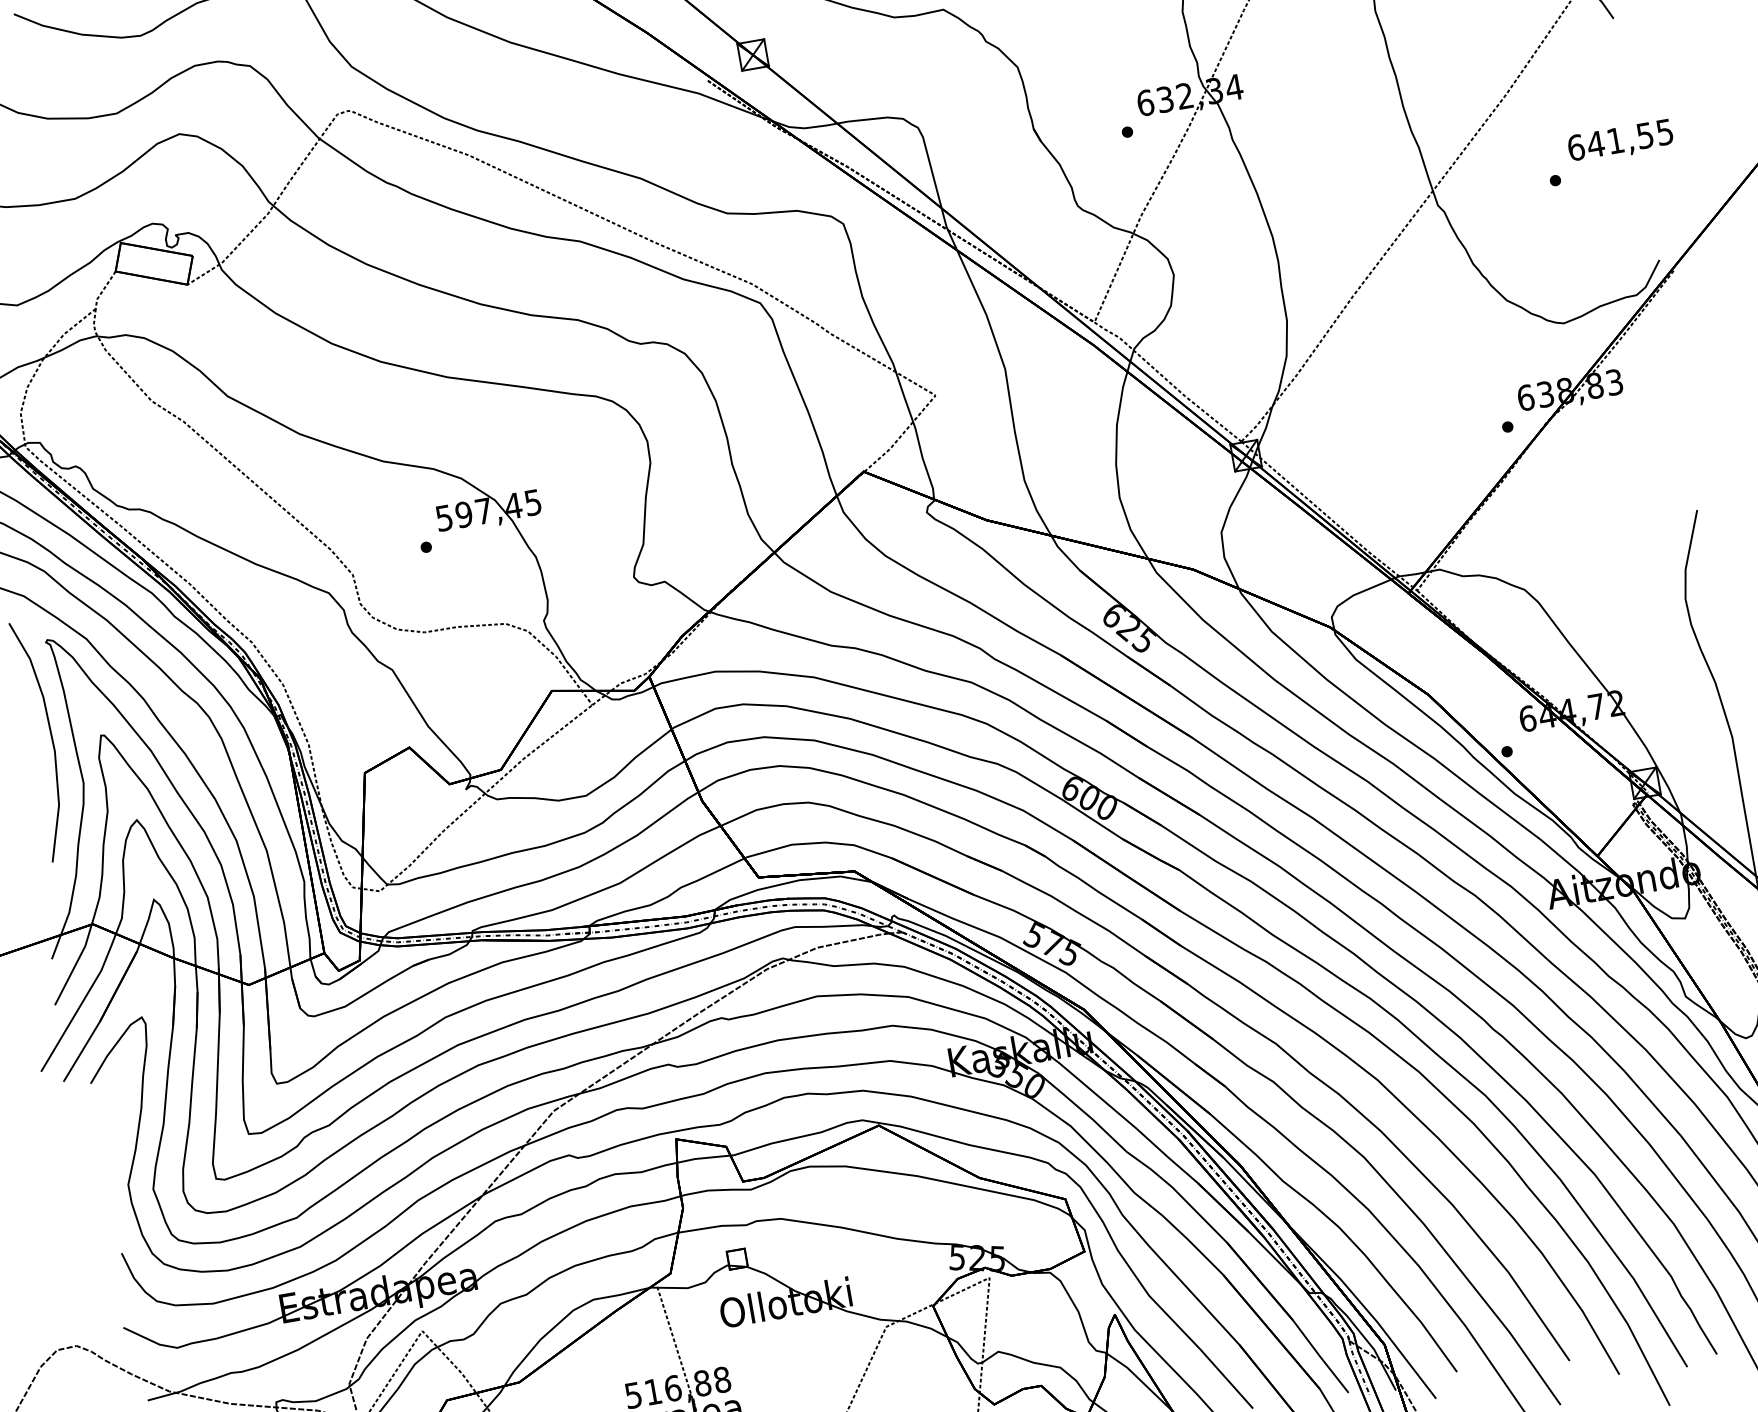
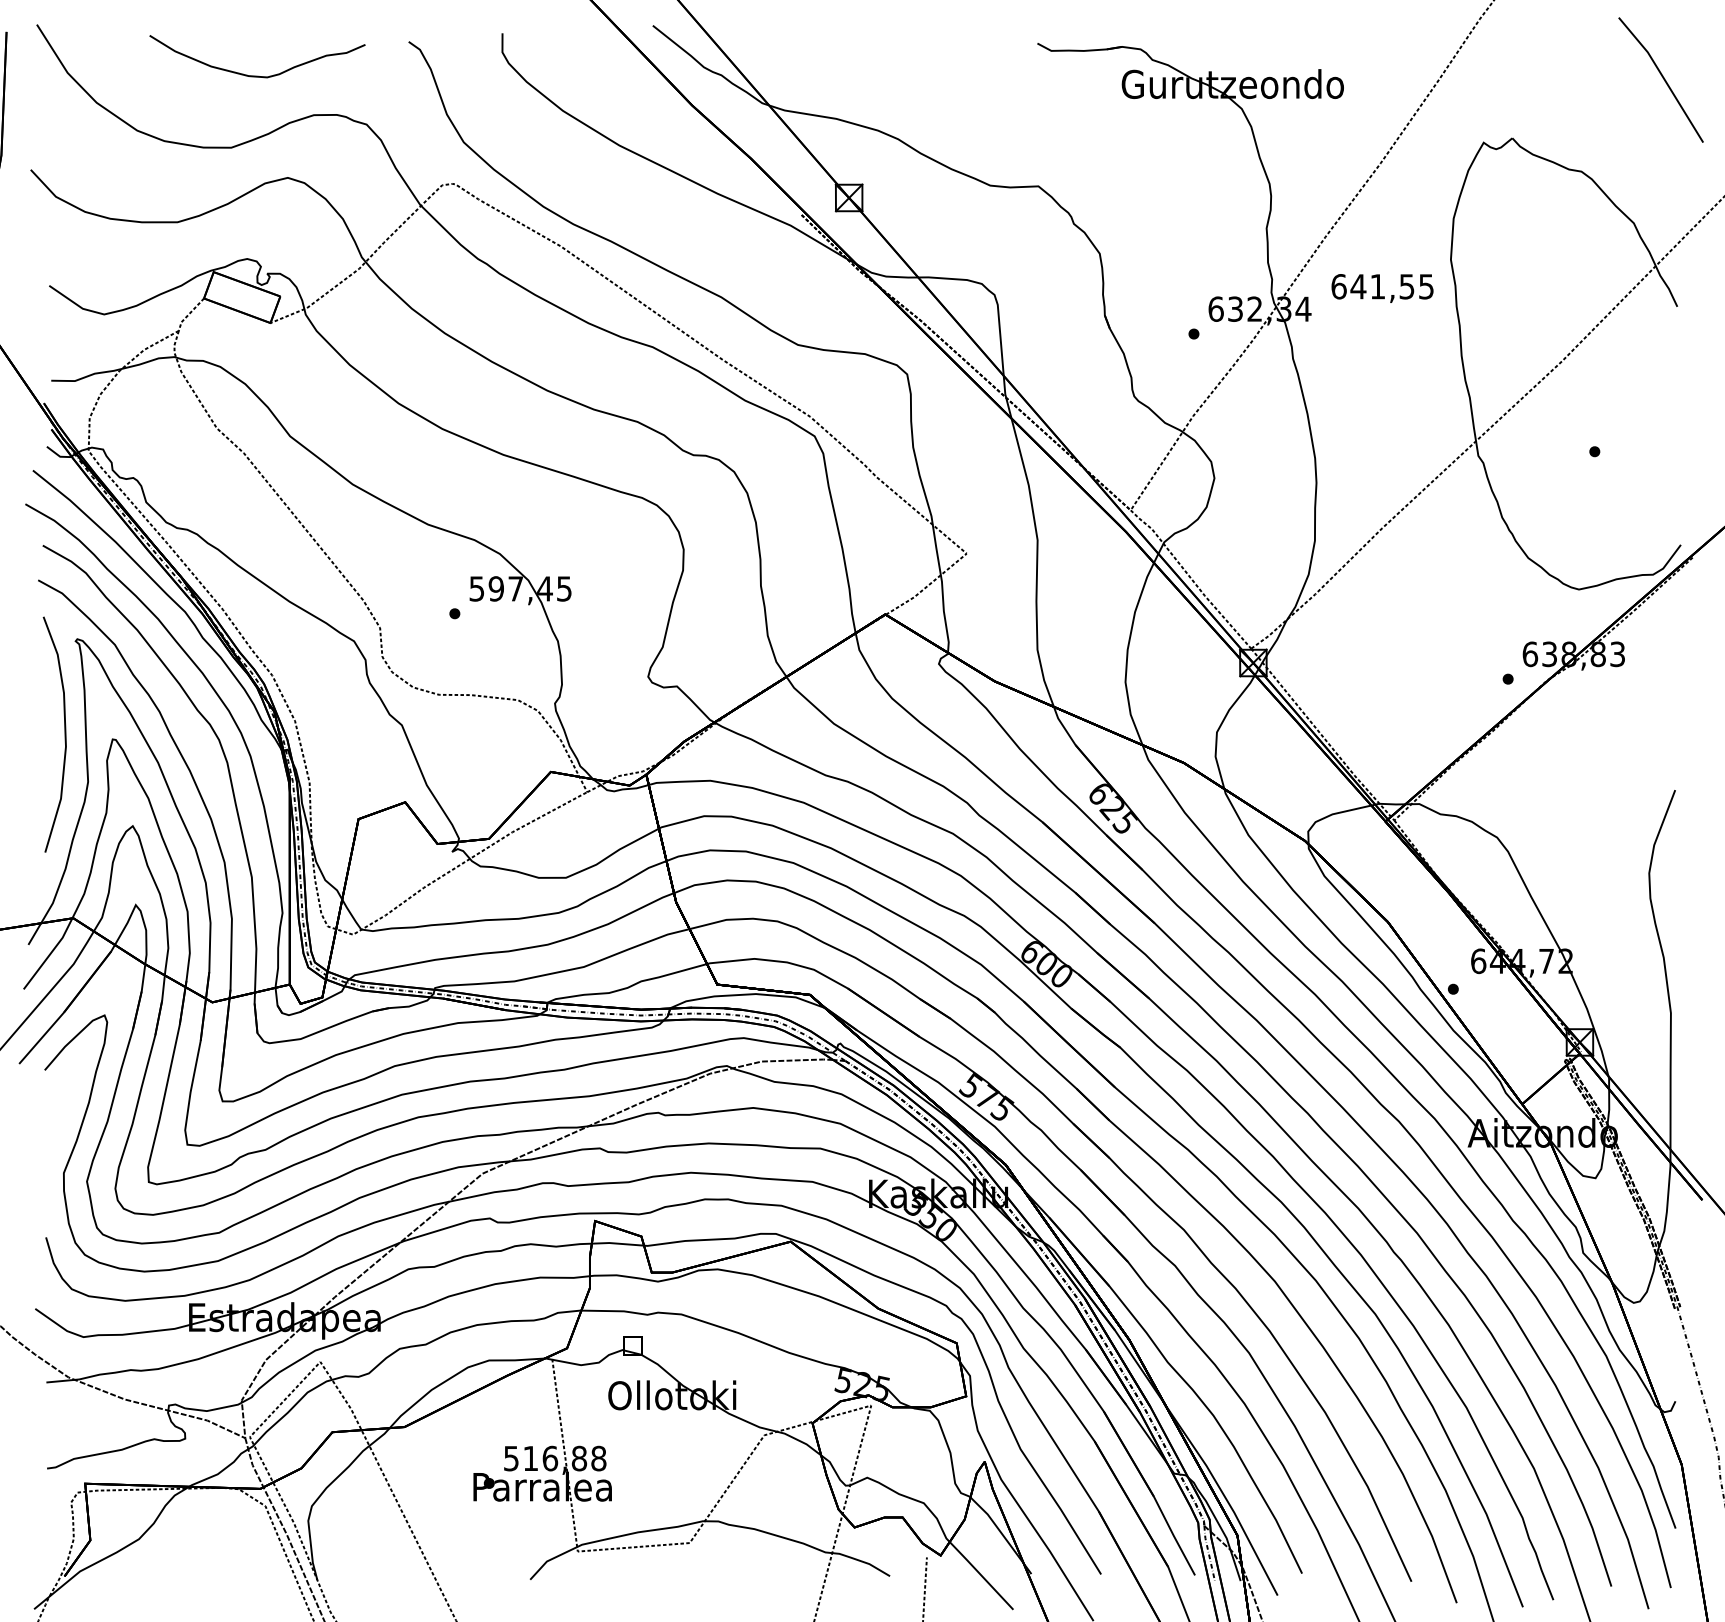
text: (1620, 141) -> (1382, 288), moved

